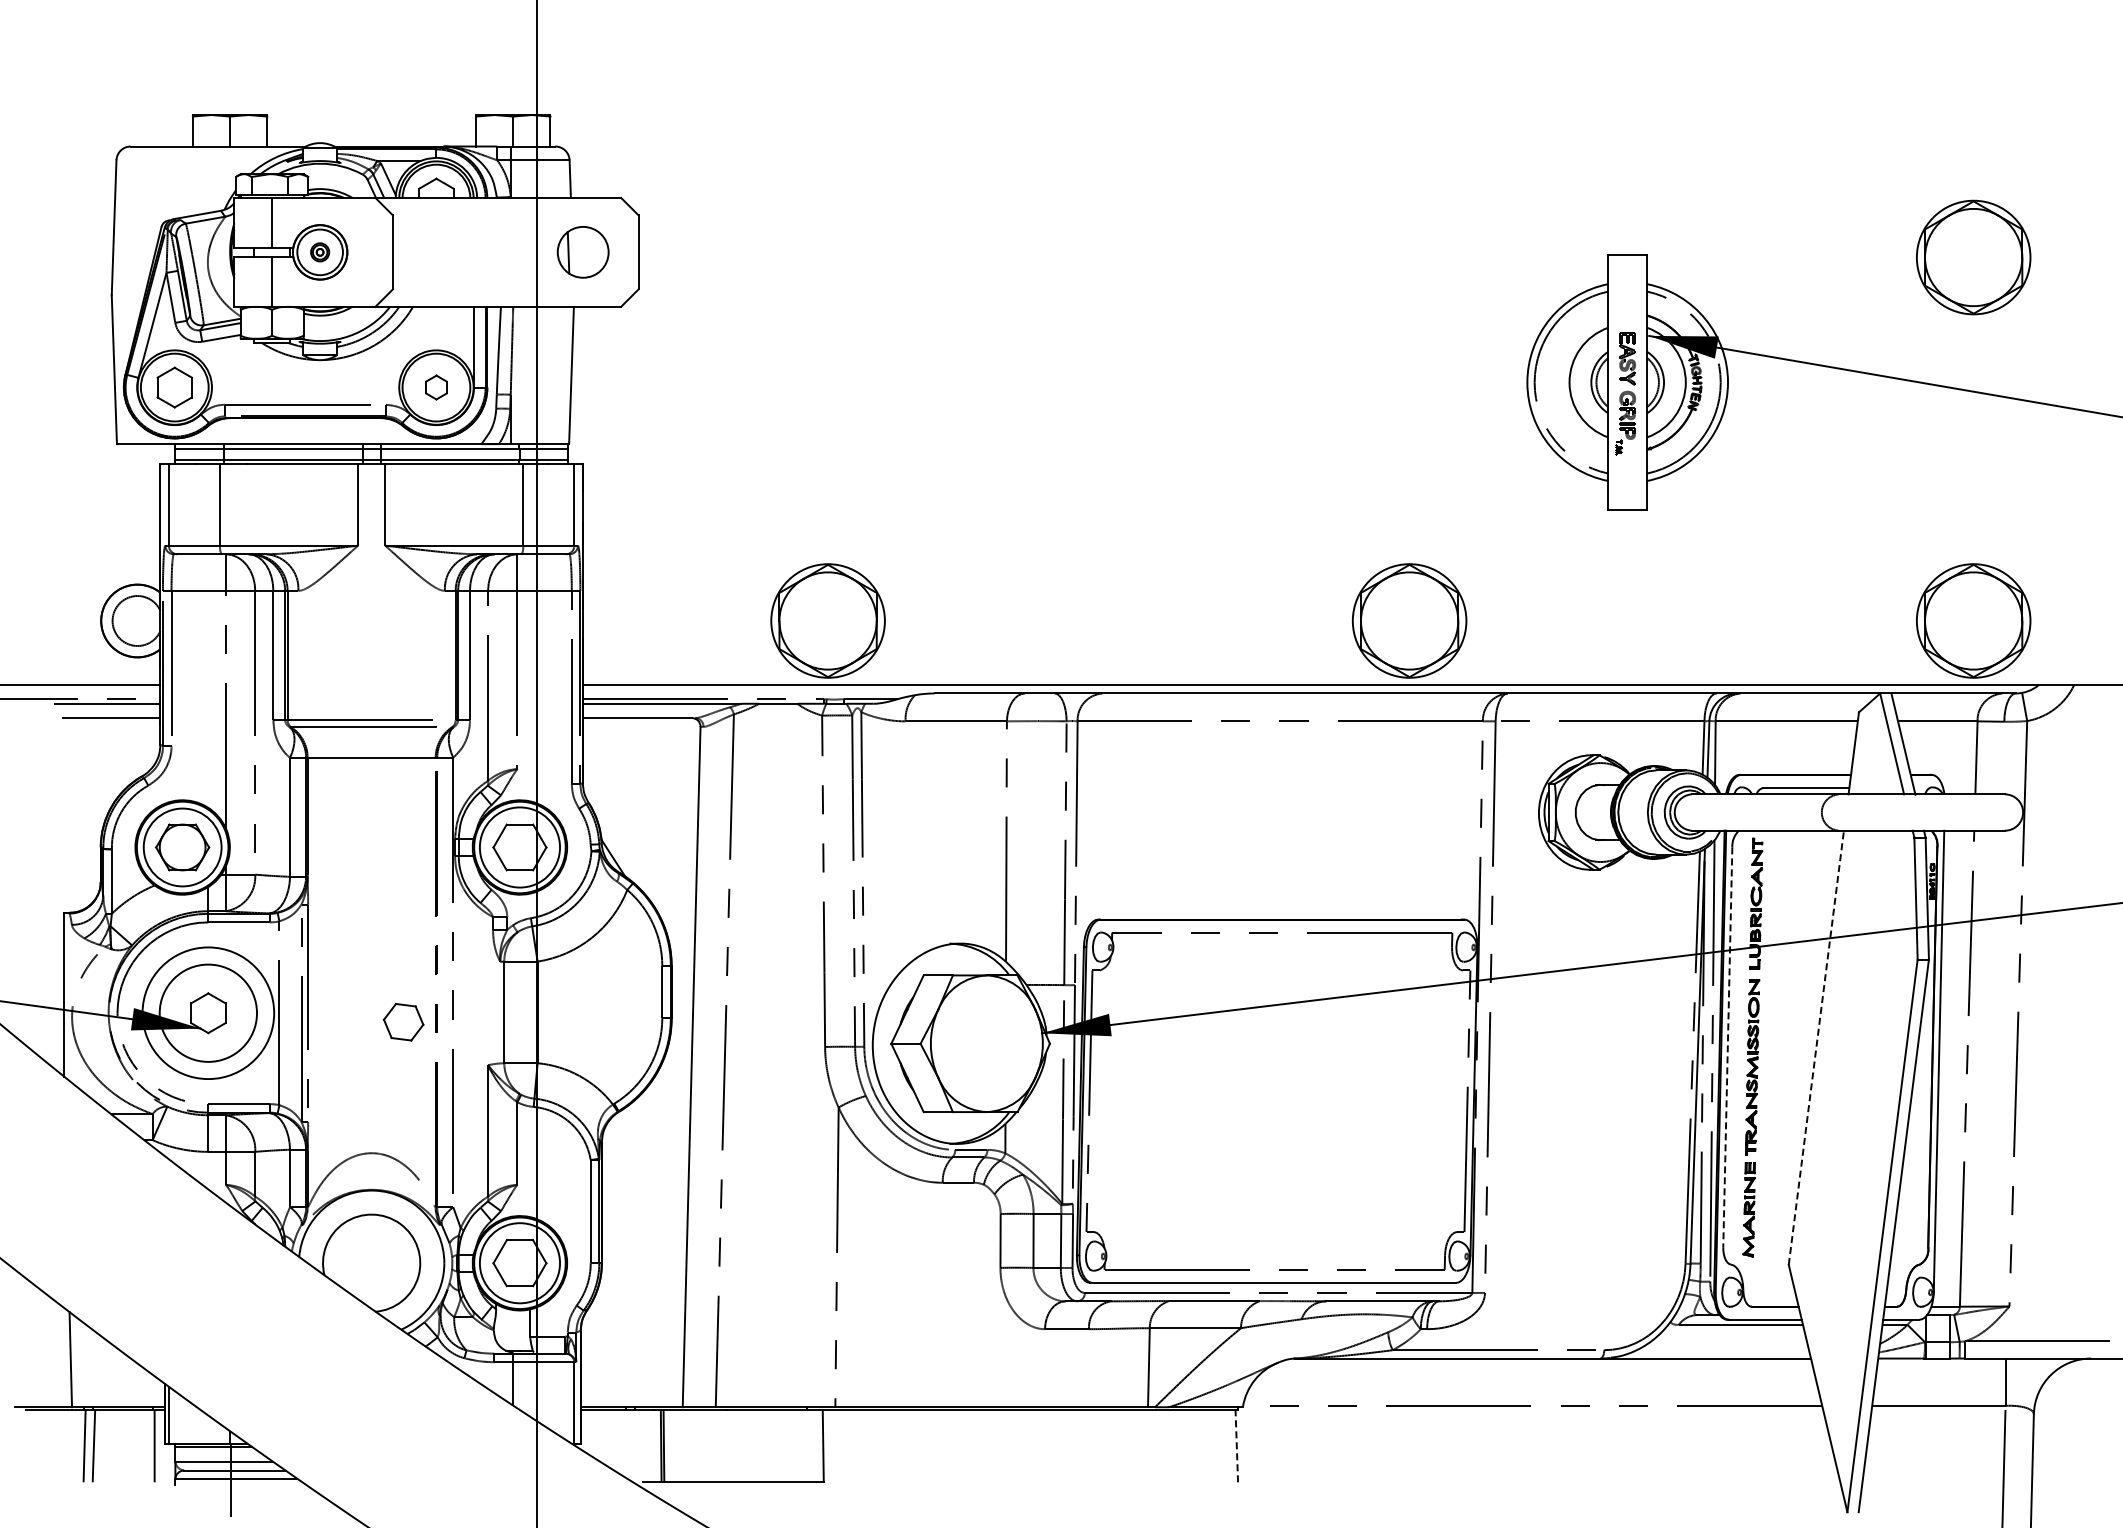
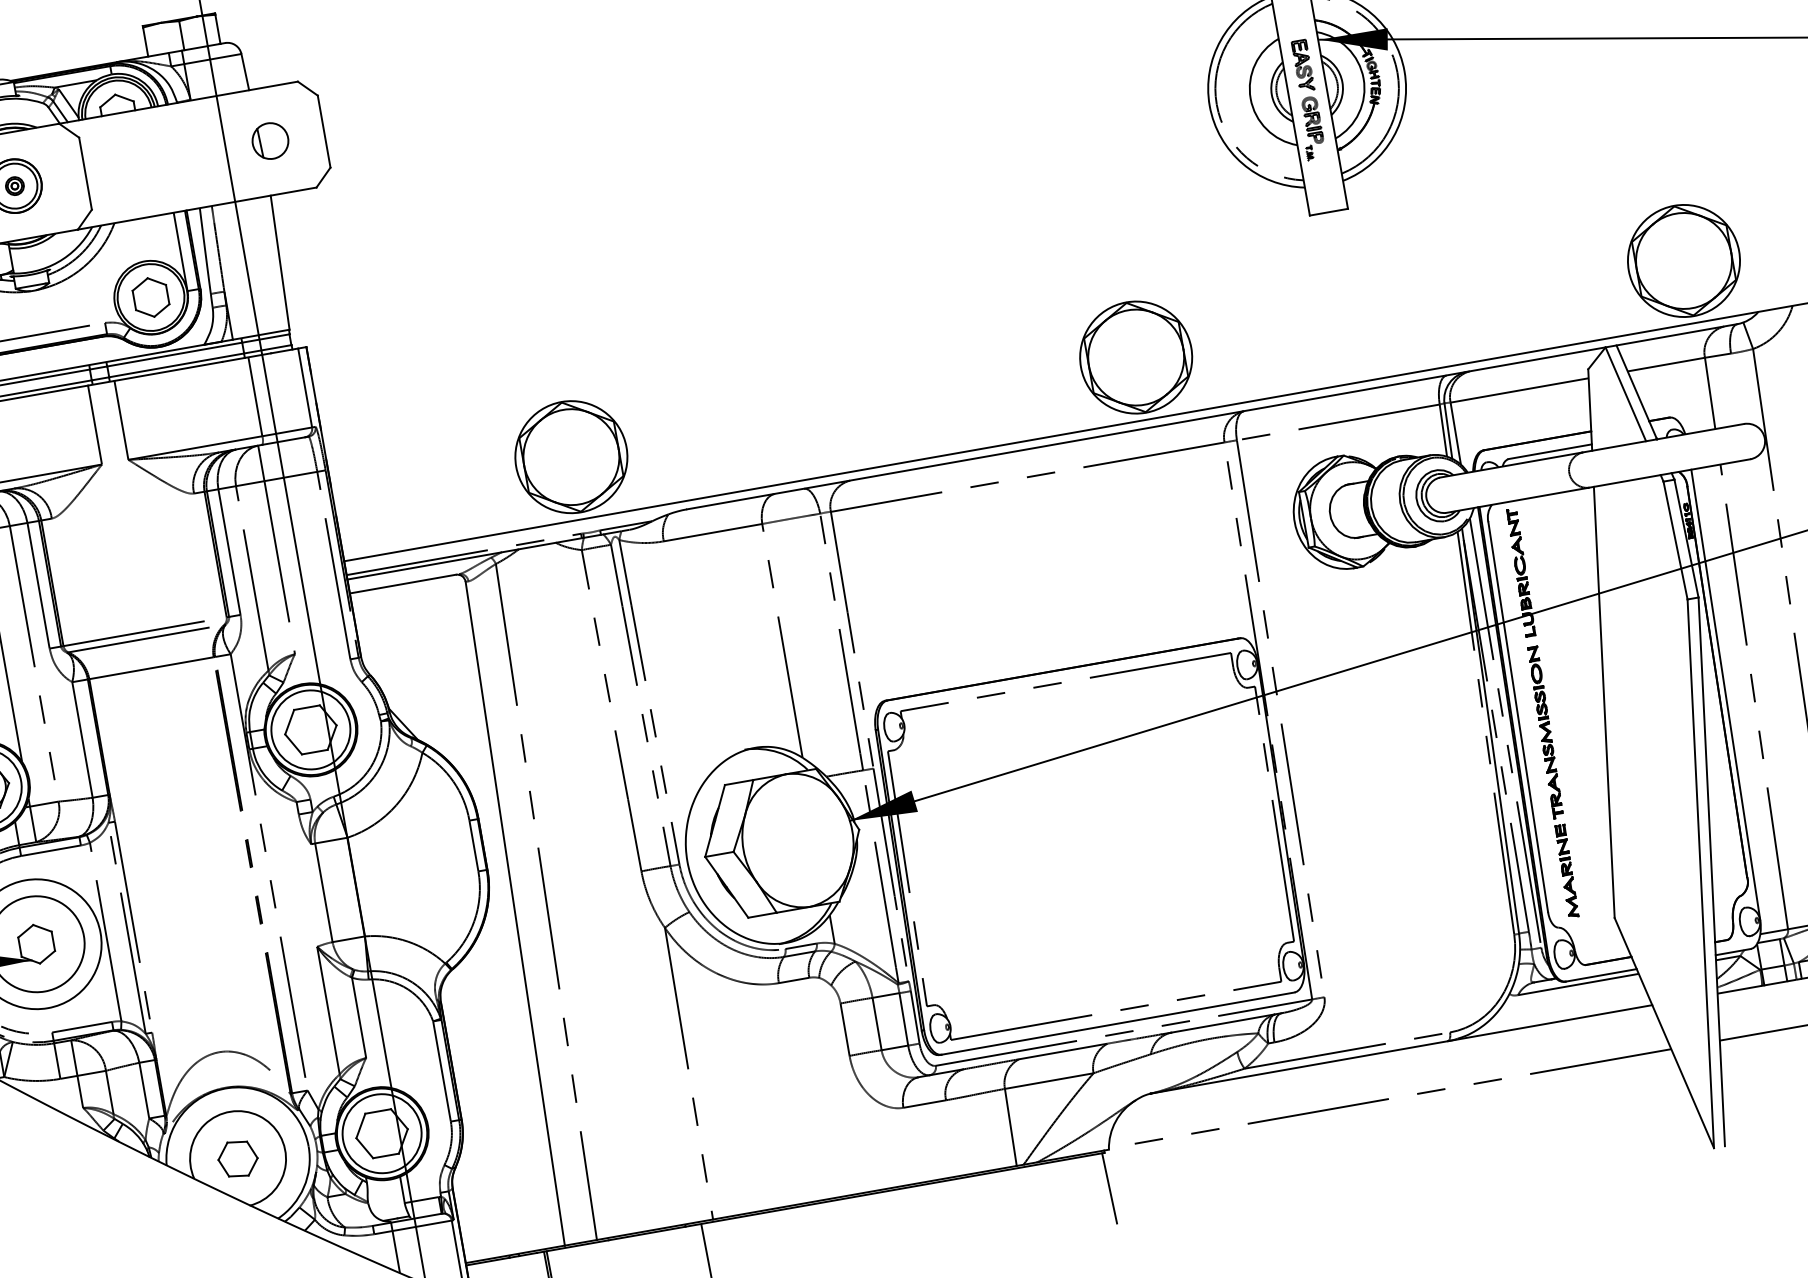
part: (583, 252) -> (270, 141), size x0.71
part: (436, 387) -> (151, 297), size x1.67
part: (403, 1021) -> (237, 1158), moved
line: (1727, 1047) -> (1517, 717), dashed -> solid
line: (1816, 1047) -> (1604, 702), dashed -> solid
line: (1236, 1445) -> (1109, 1187), dashed -> solid

